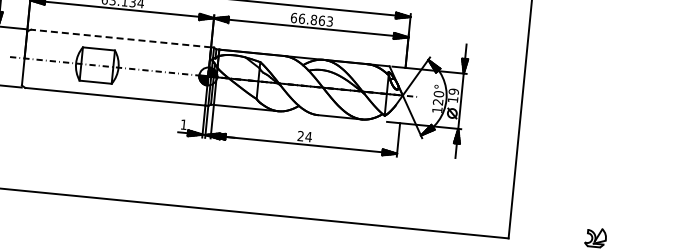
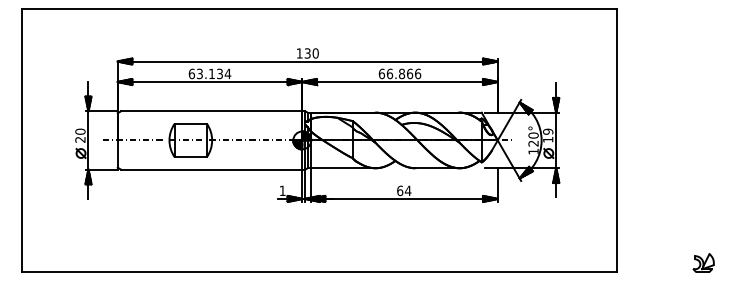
text: (330, 21) -> (418, 73), 66.863 -> 66.866
line: (120, 38) -> (211, 111), dashed -> solid
text: (301, 135) -> (400, 190), 24 -> 64

